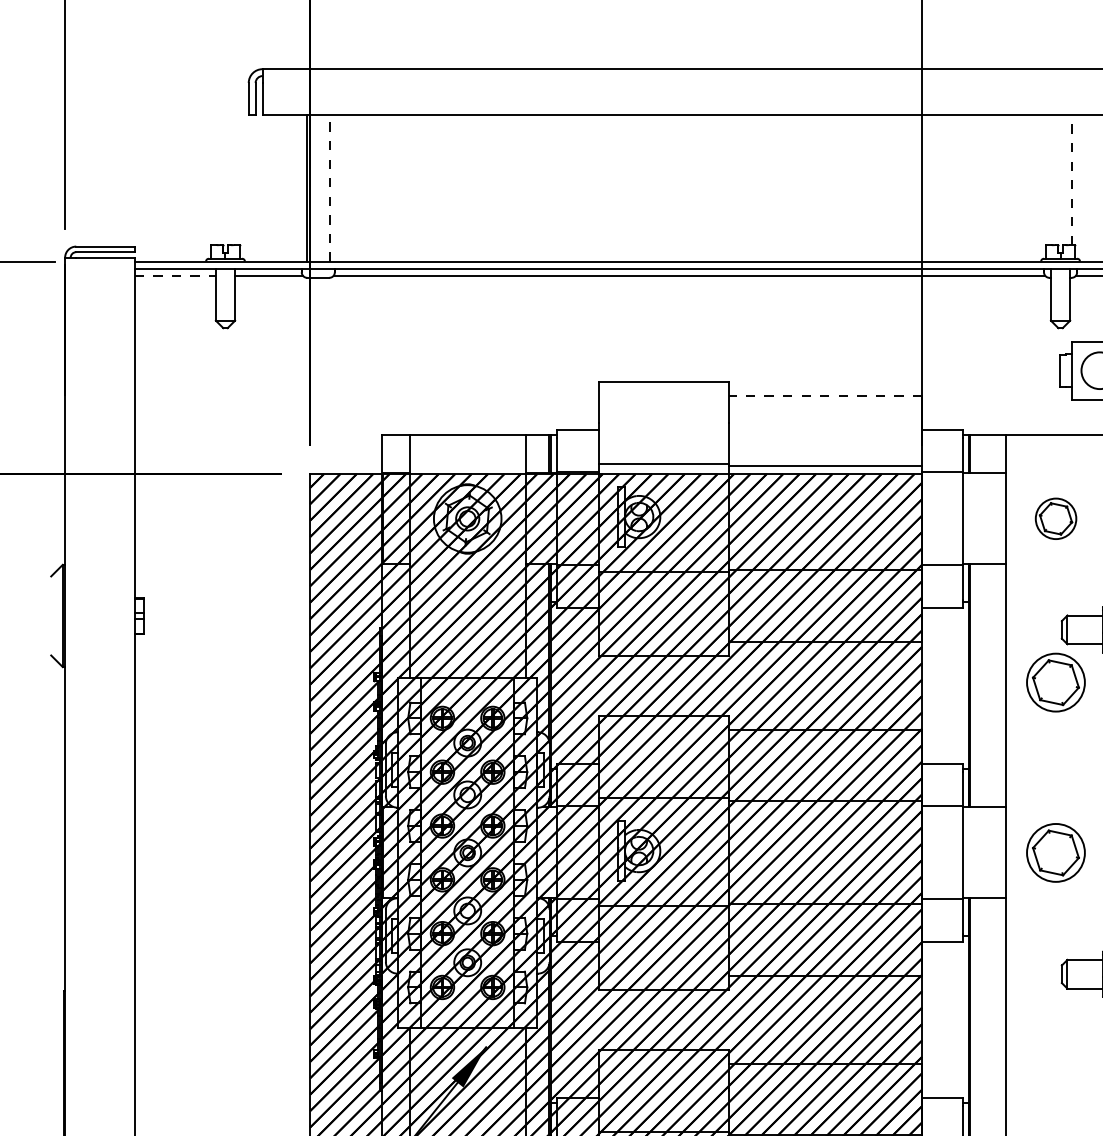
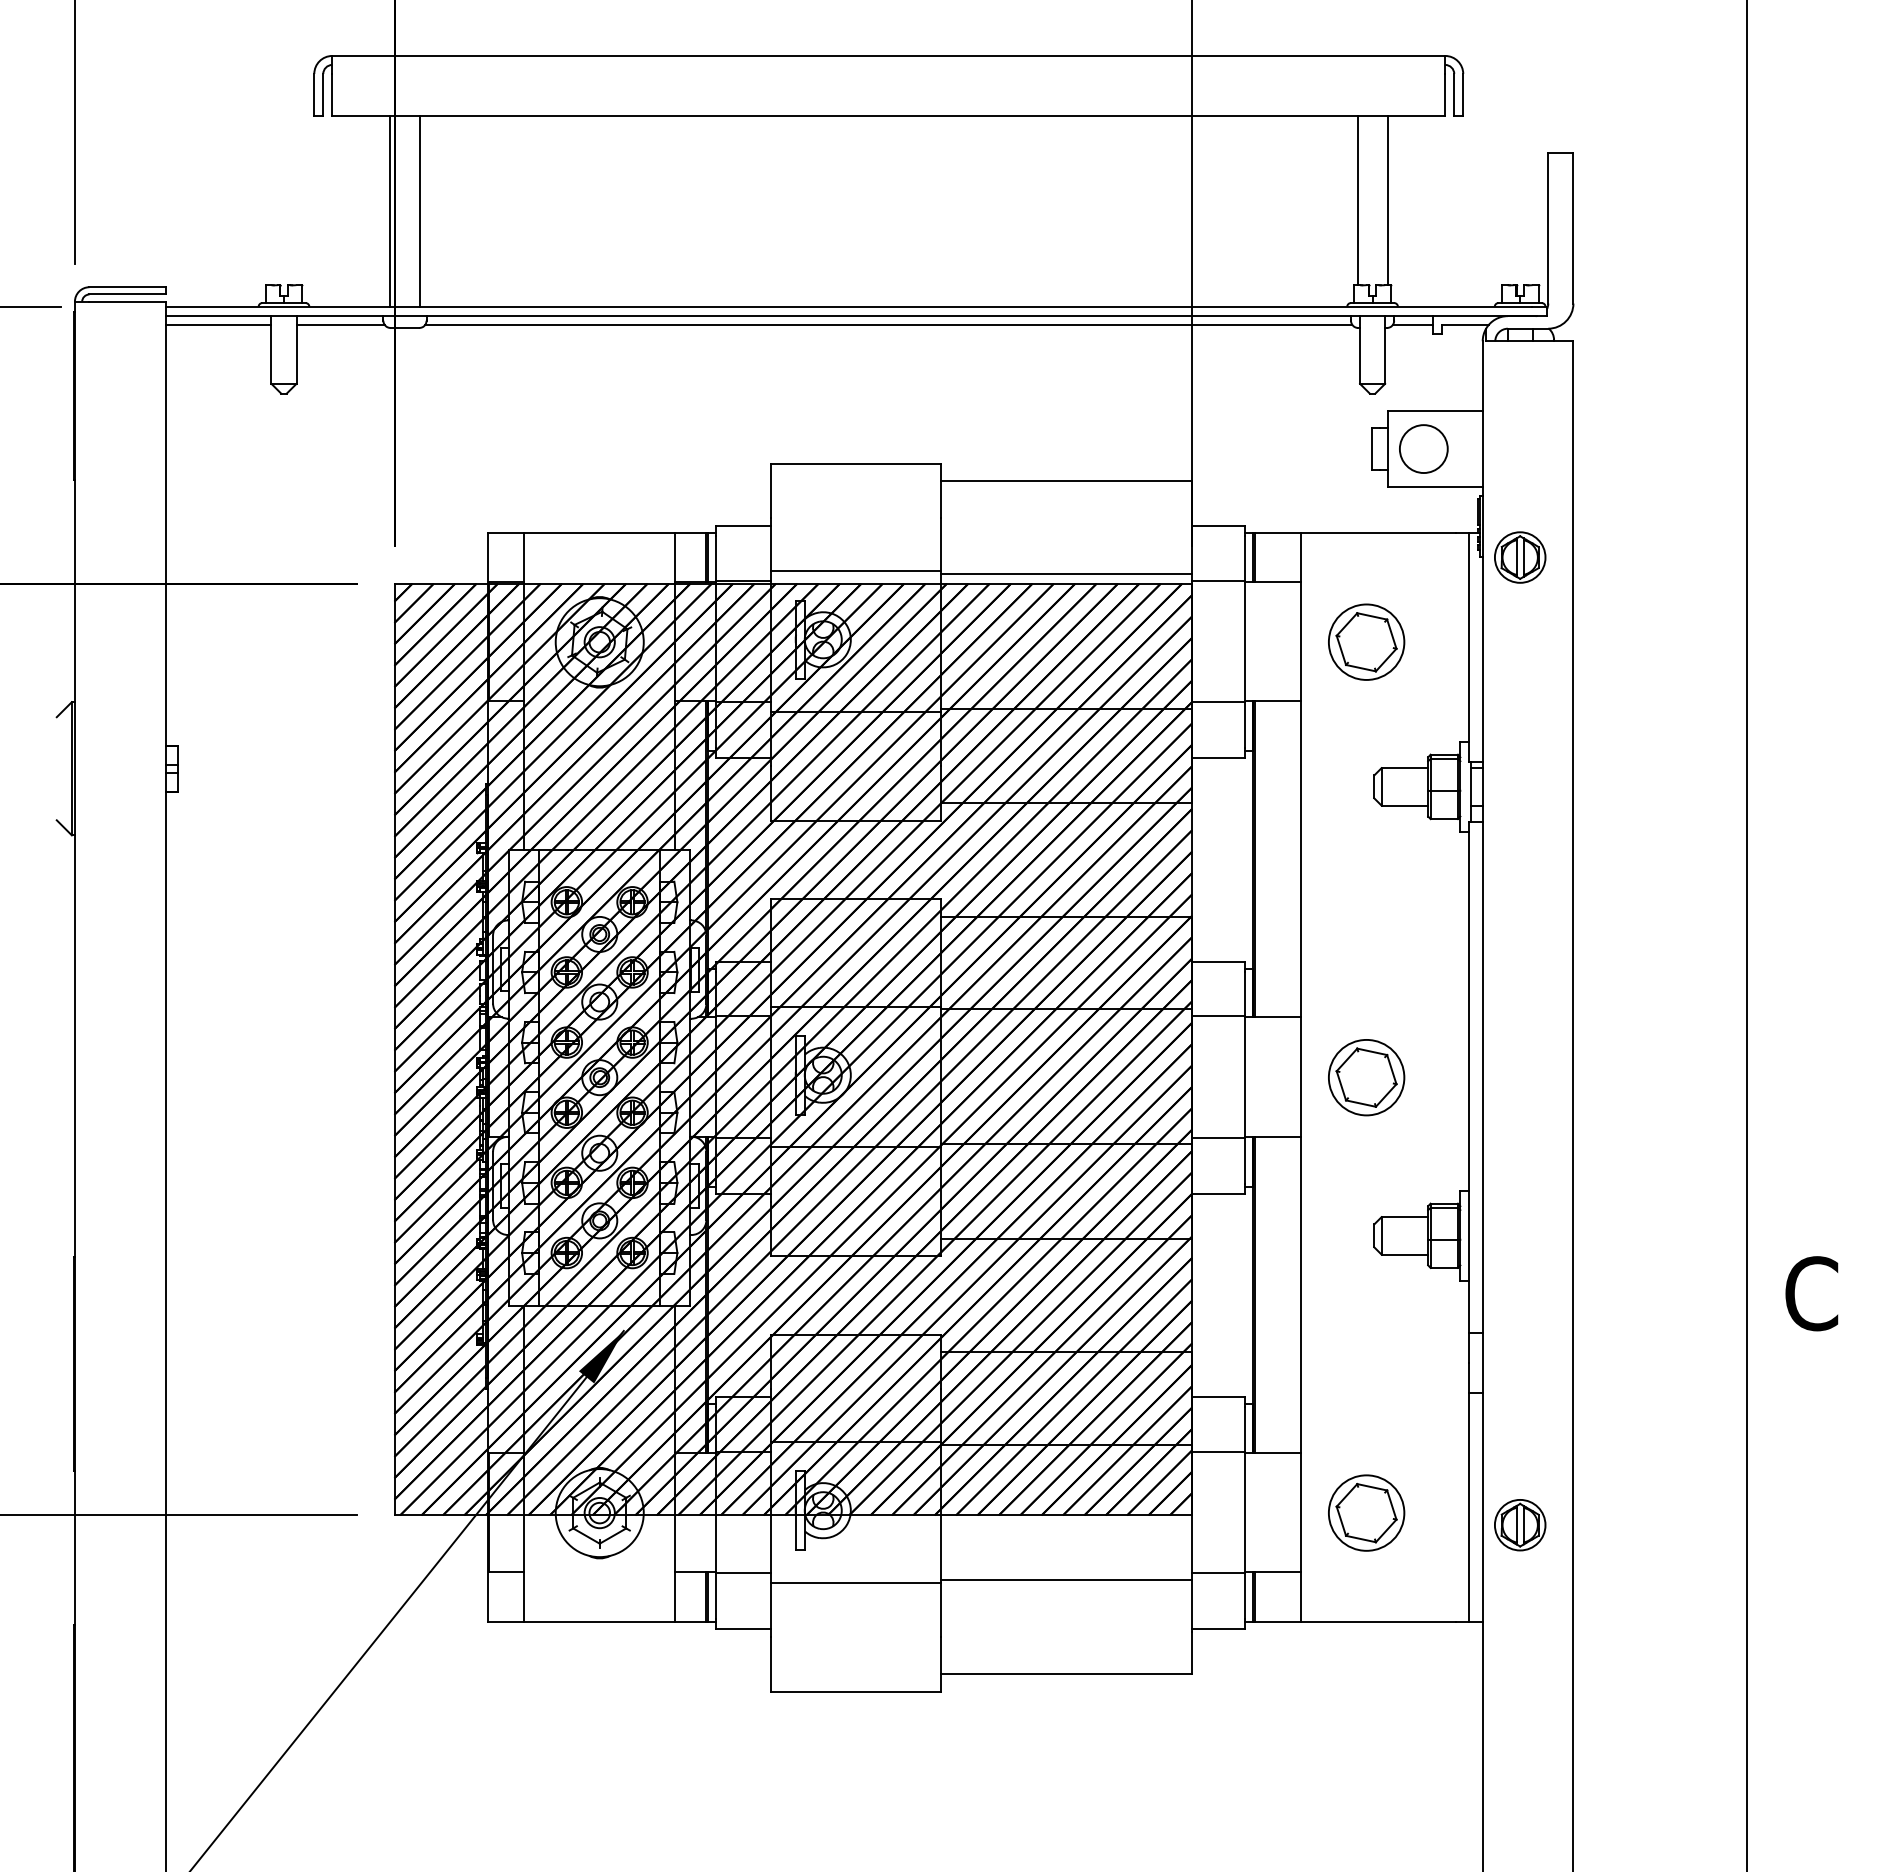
line: (1048, 180) -> (1357, 200), added
line: (1072, 180) -> (1387, 200), dashed -> solid
line: (330, 188) -> (420, 211), dashed -> solid
line: (175, 275) -> (218, 324), dashed -> solid
line: (825, 395) -> (1066, 481), dashed -> solid
part: (1055, 518) -> (1366, 641), size x1.43
part: (1055, 682) -> (1366, 855), removed

